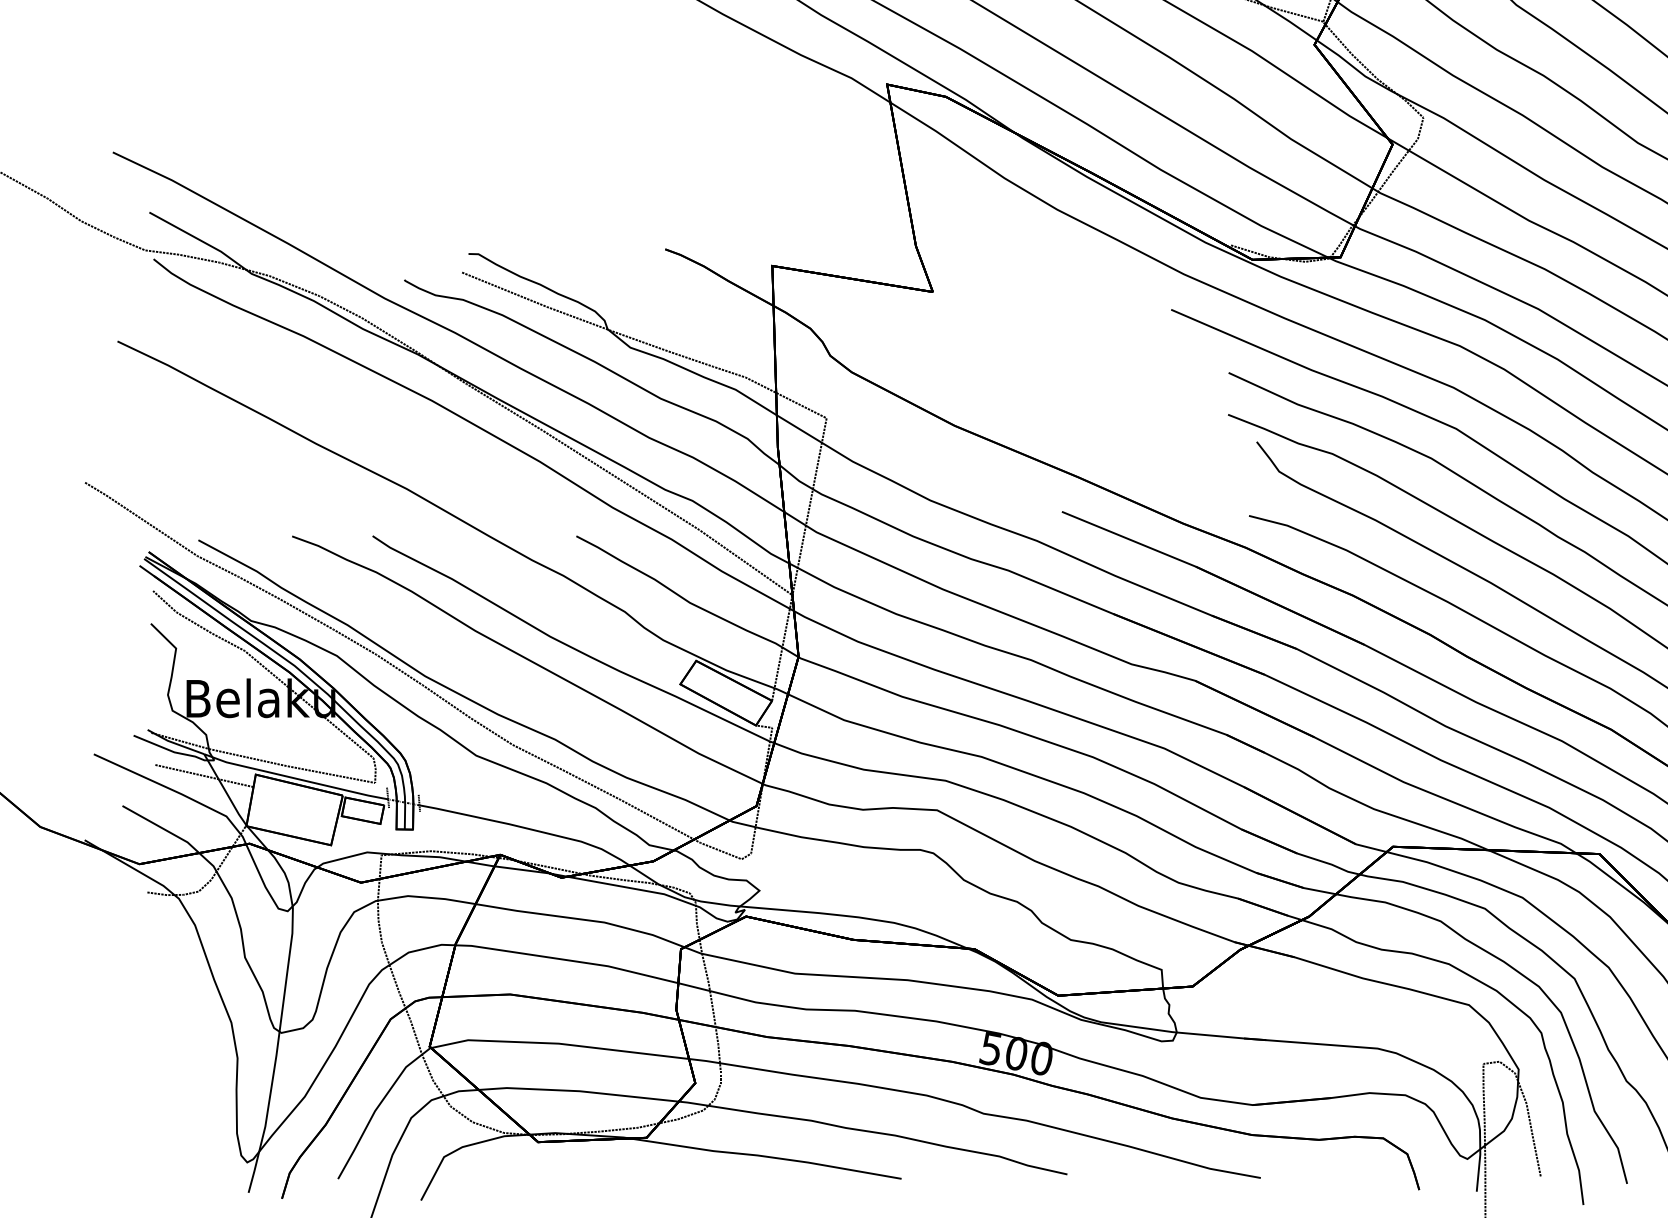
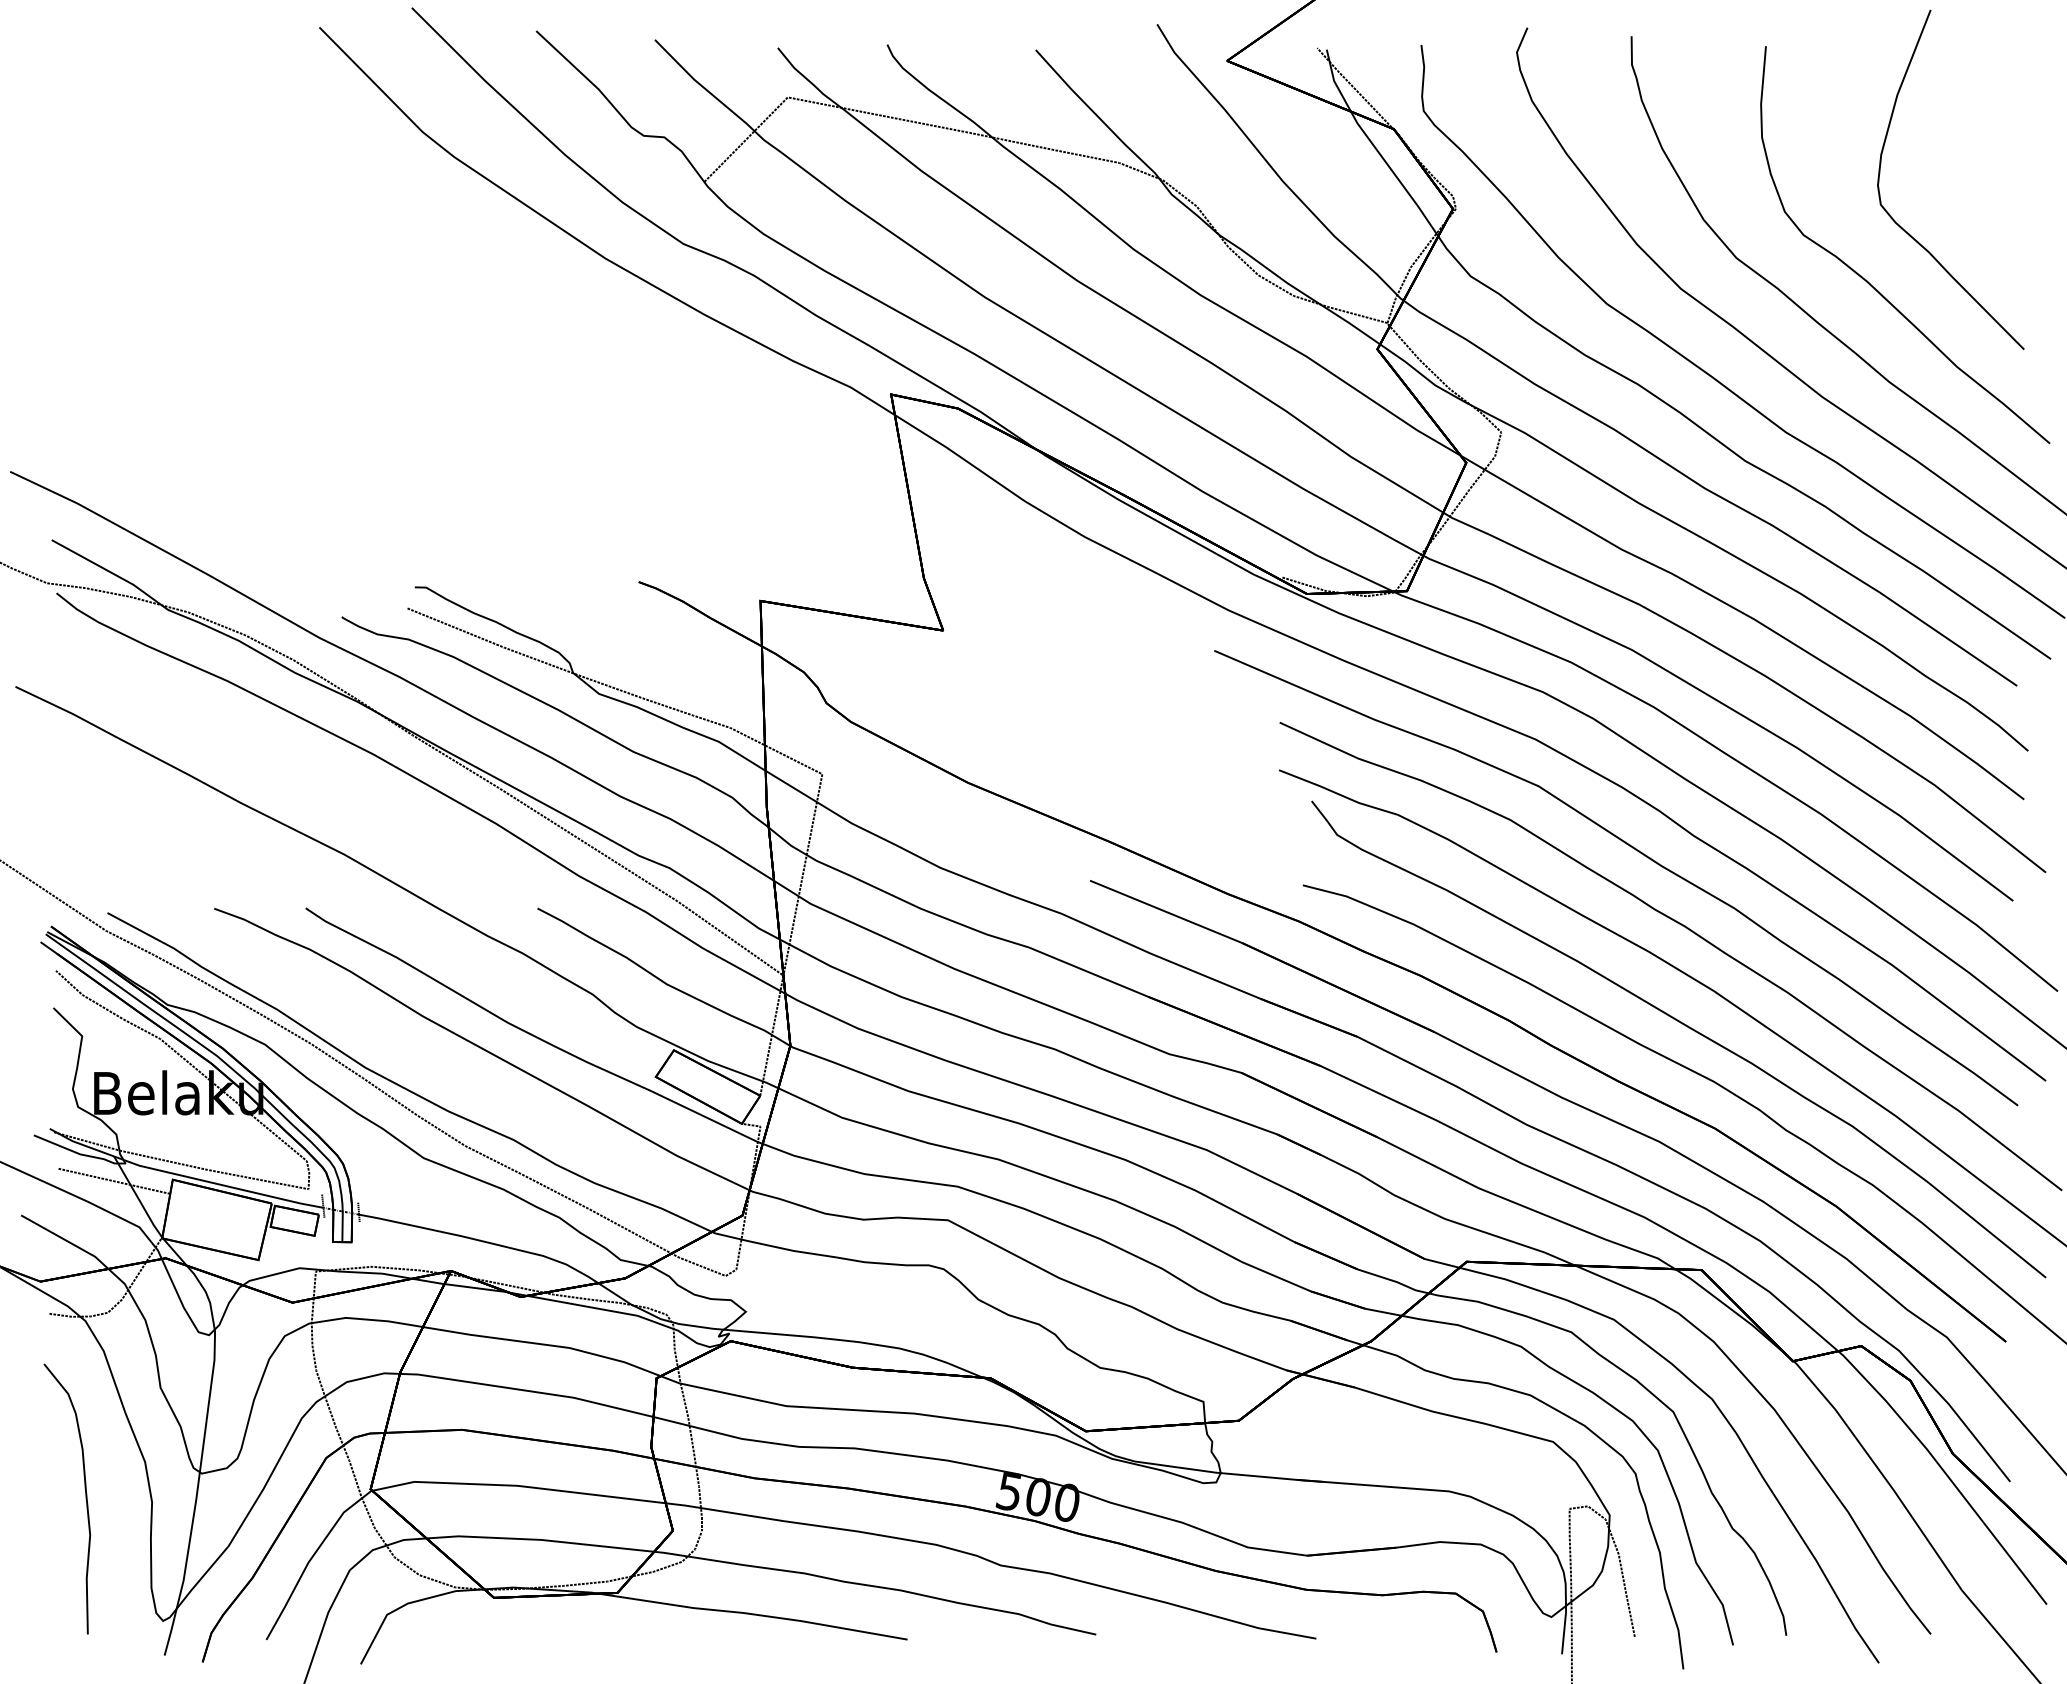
curve: (179, 1054) -> (85, 1498), added

